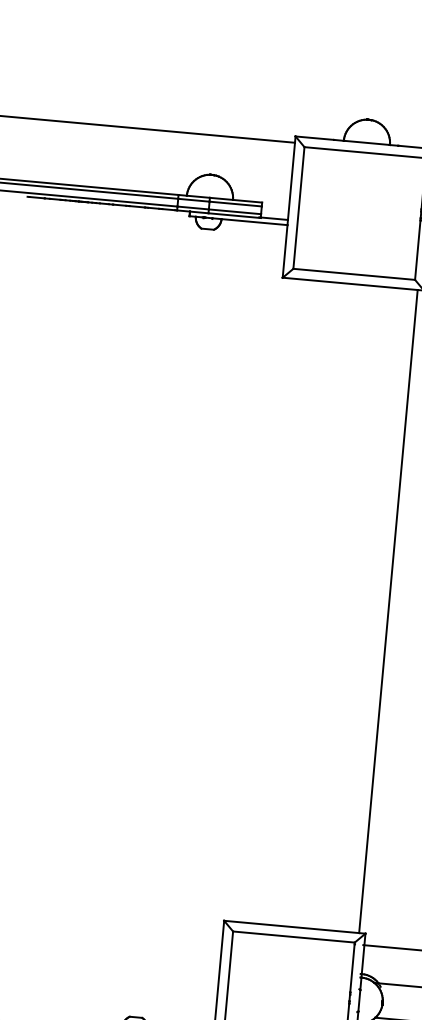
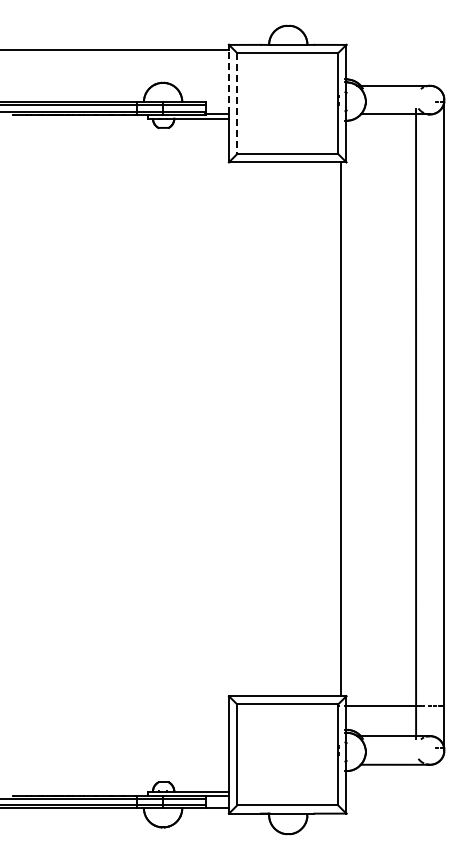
line: (292, 180) -> (229, 81), solid -> dashed
line: (299, 207) -> (237, 103), solid -> dashed

